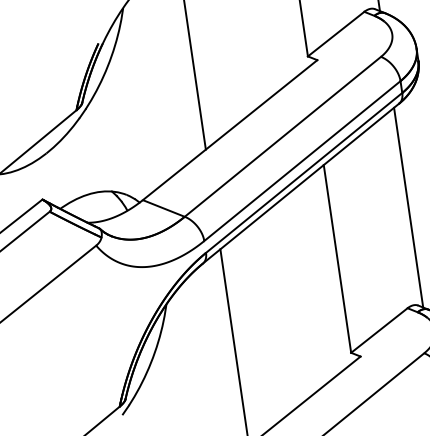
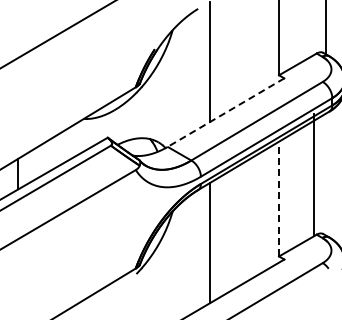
line: (230, 129) -> (226, 112), solid -> dashed
line: (409, 207) -> (314, 174), moved
line: (338, 257) -> (279, 198), solid -> dashed

